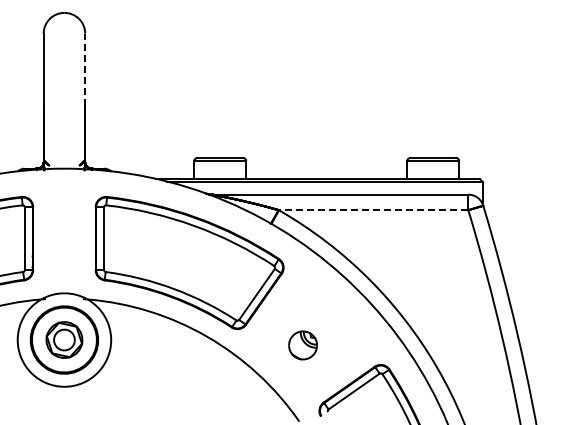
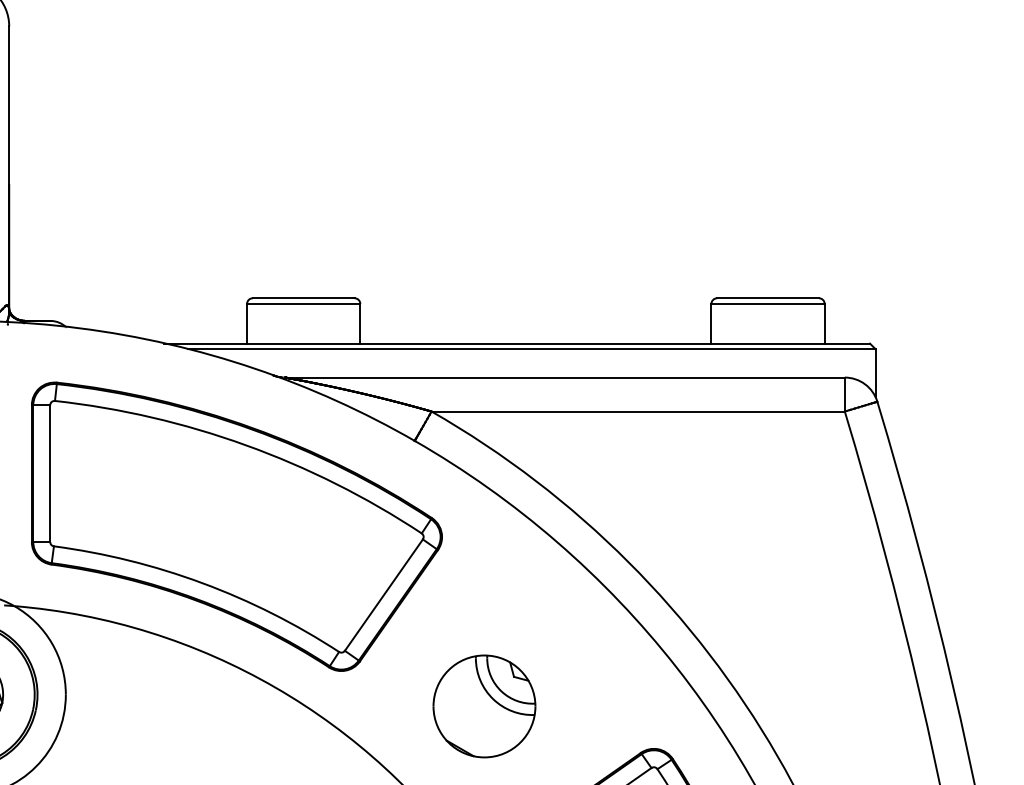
line: (85, 69) -> (9, 104), dashed -> solid
line: (373, 210) -> (637, 412), dashed -> solid
part: (302, 345) -> (483, 706), size x1.67

